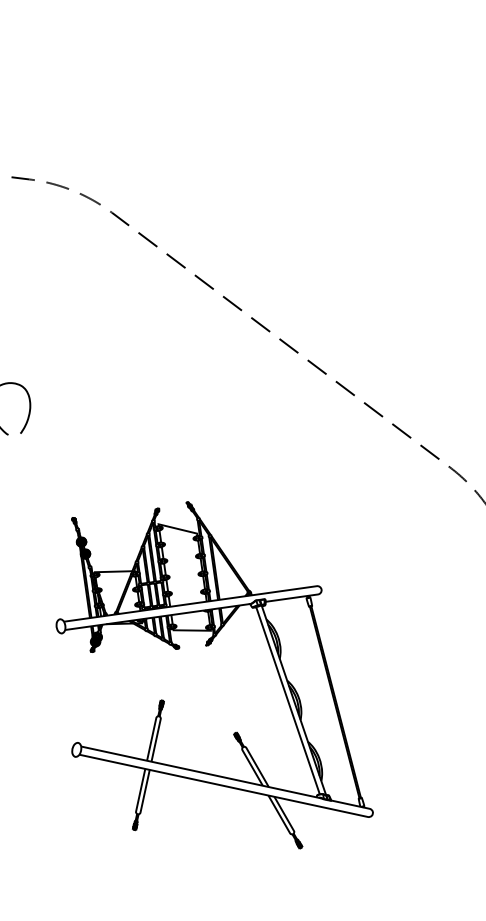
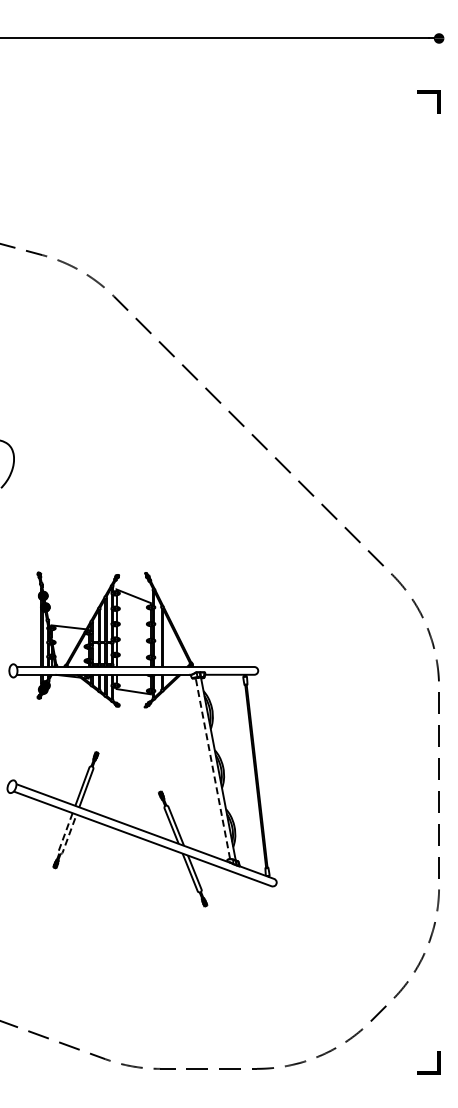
line: (287, 700) -> (212, 768), solid -> dashed
line: (137, 813) -> (59, 853), solid -> dashed

